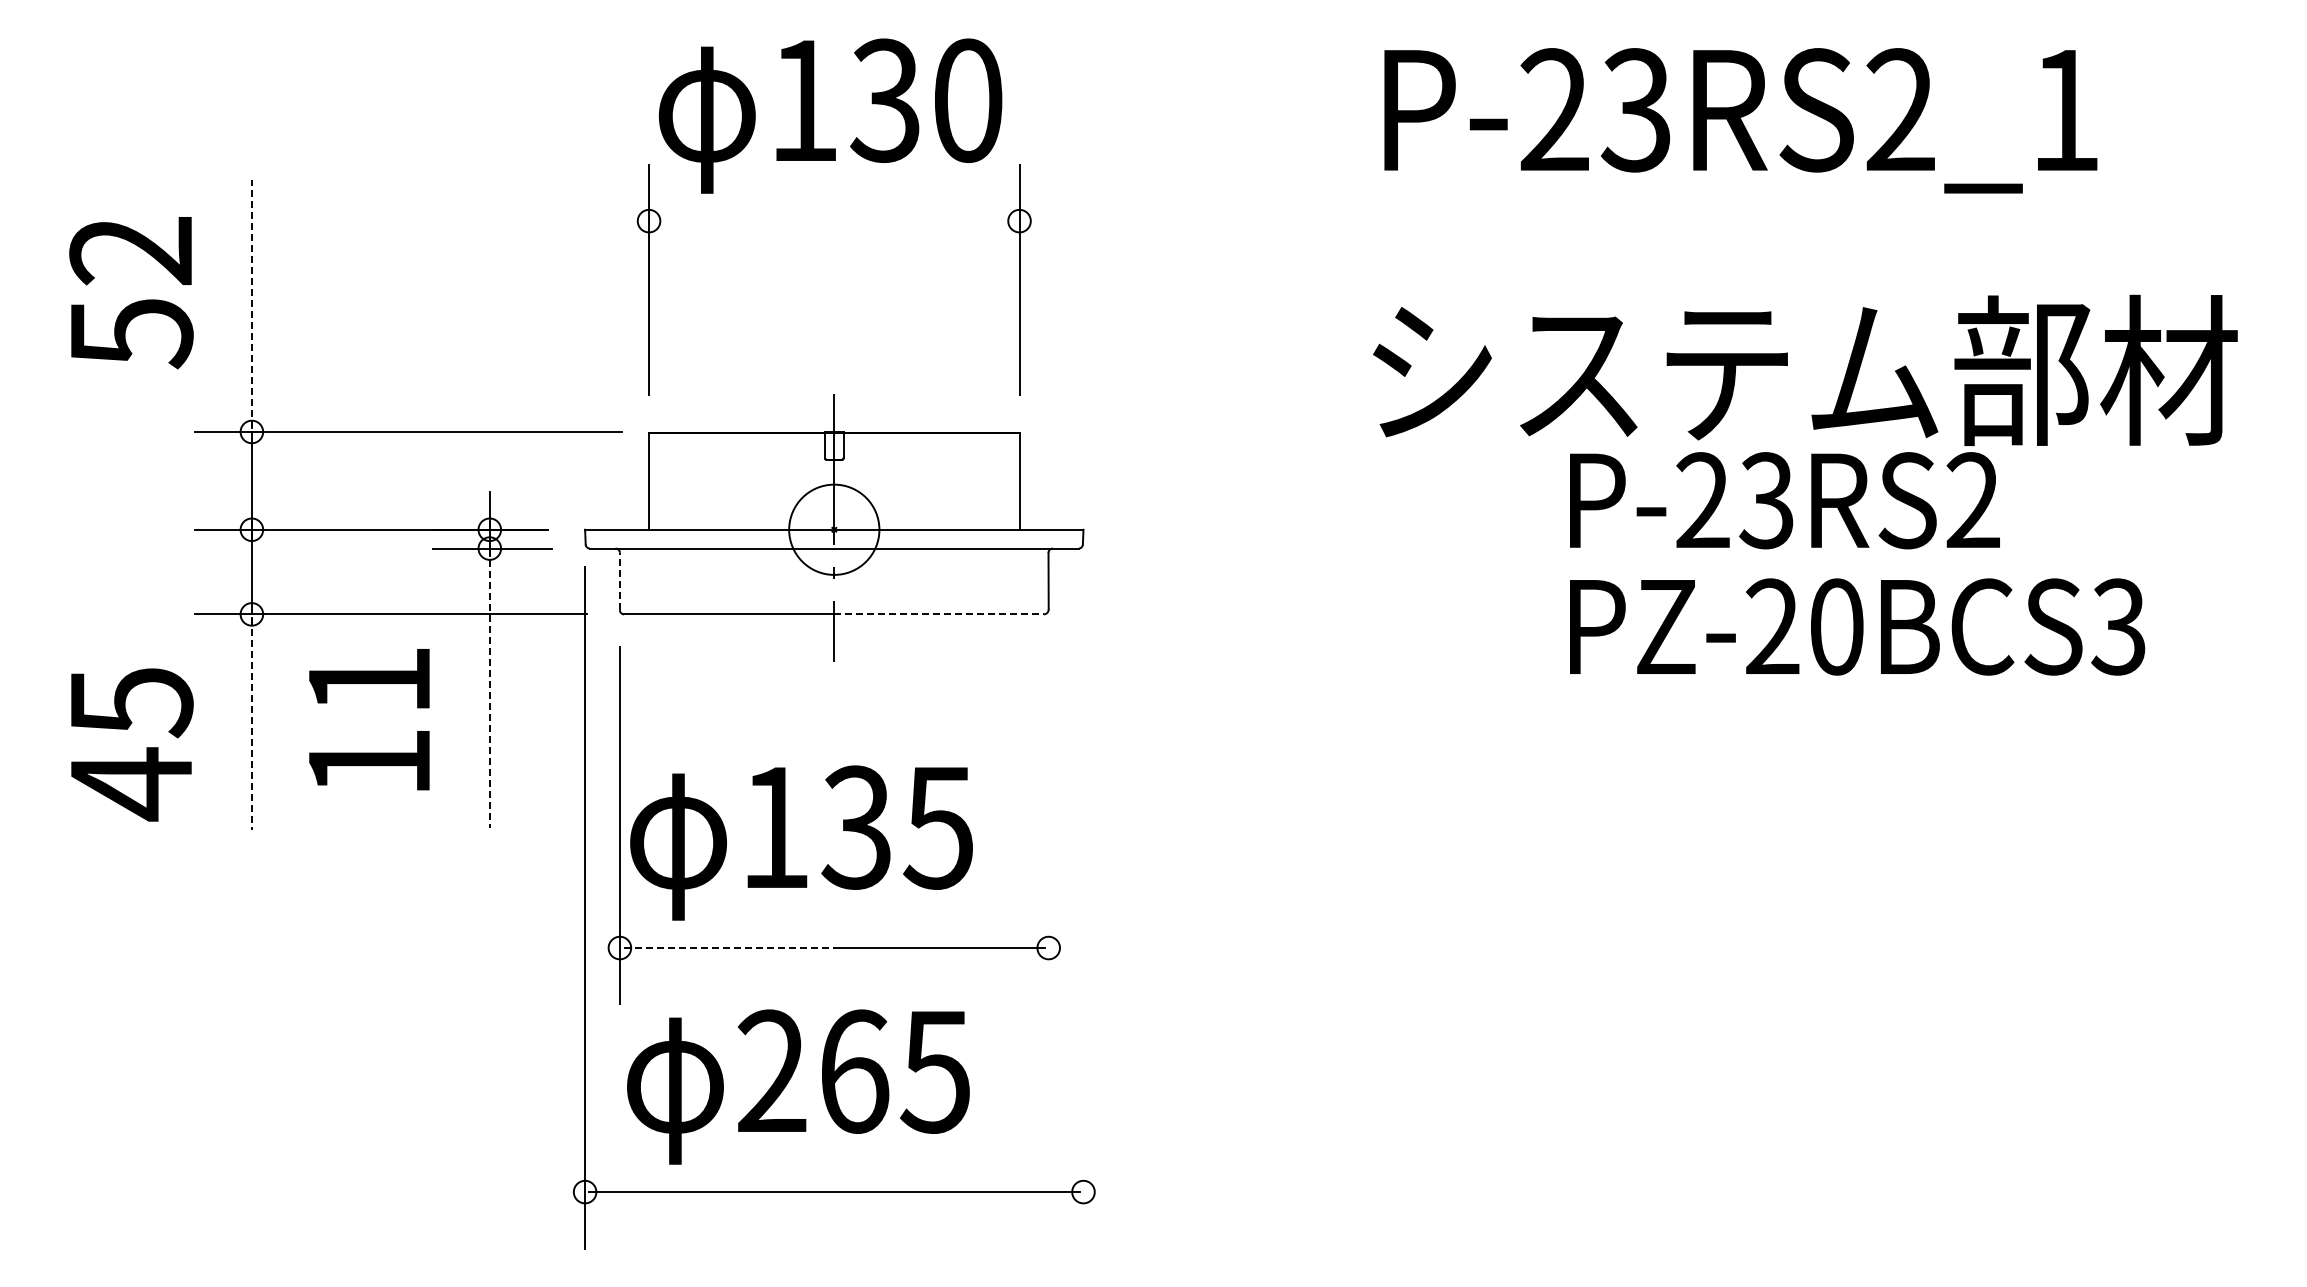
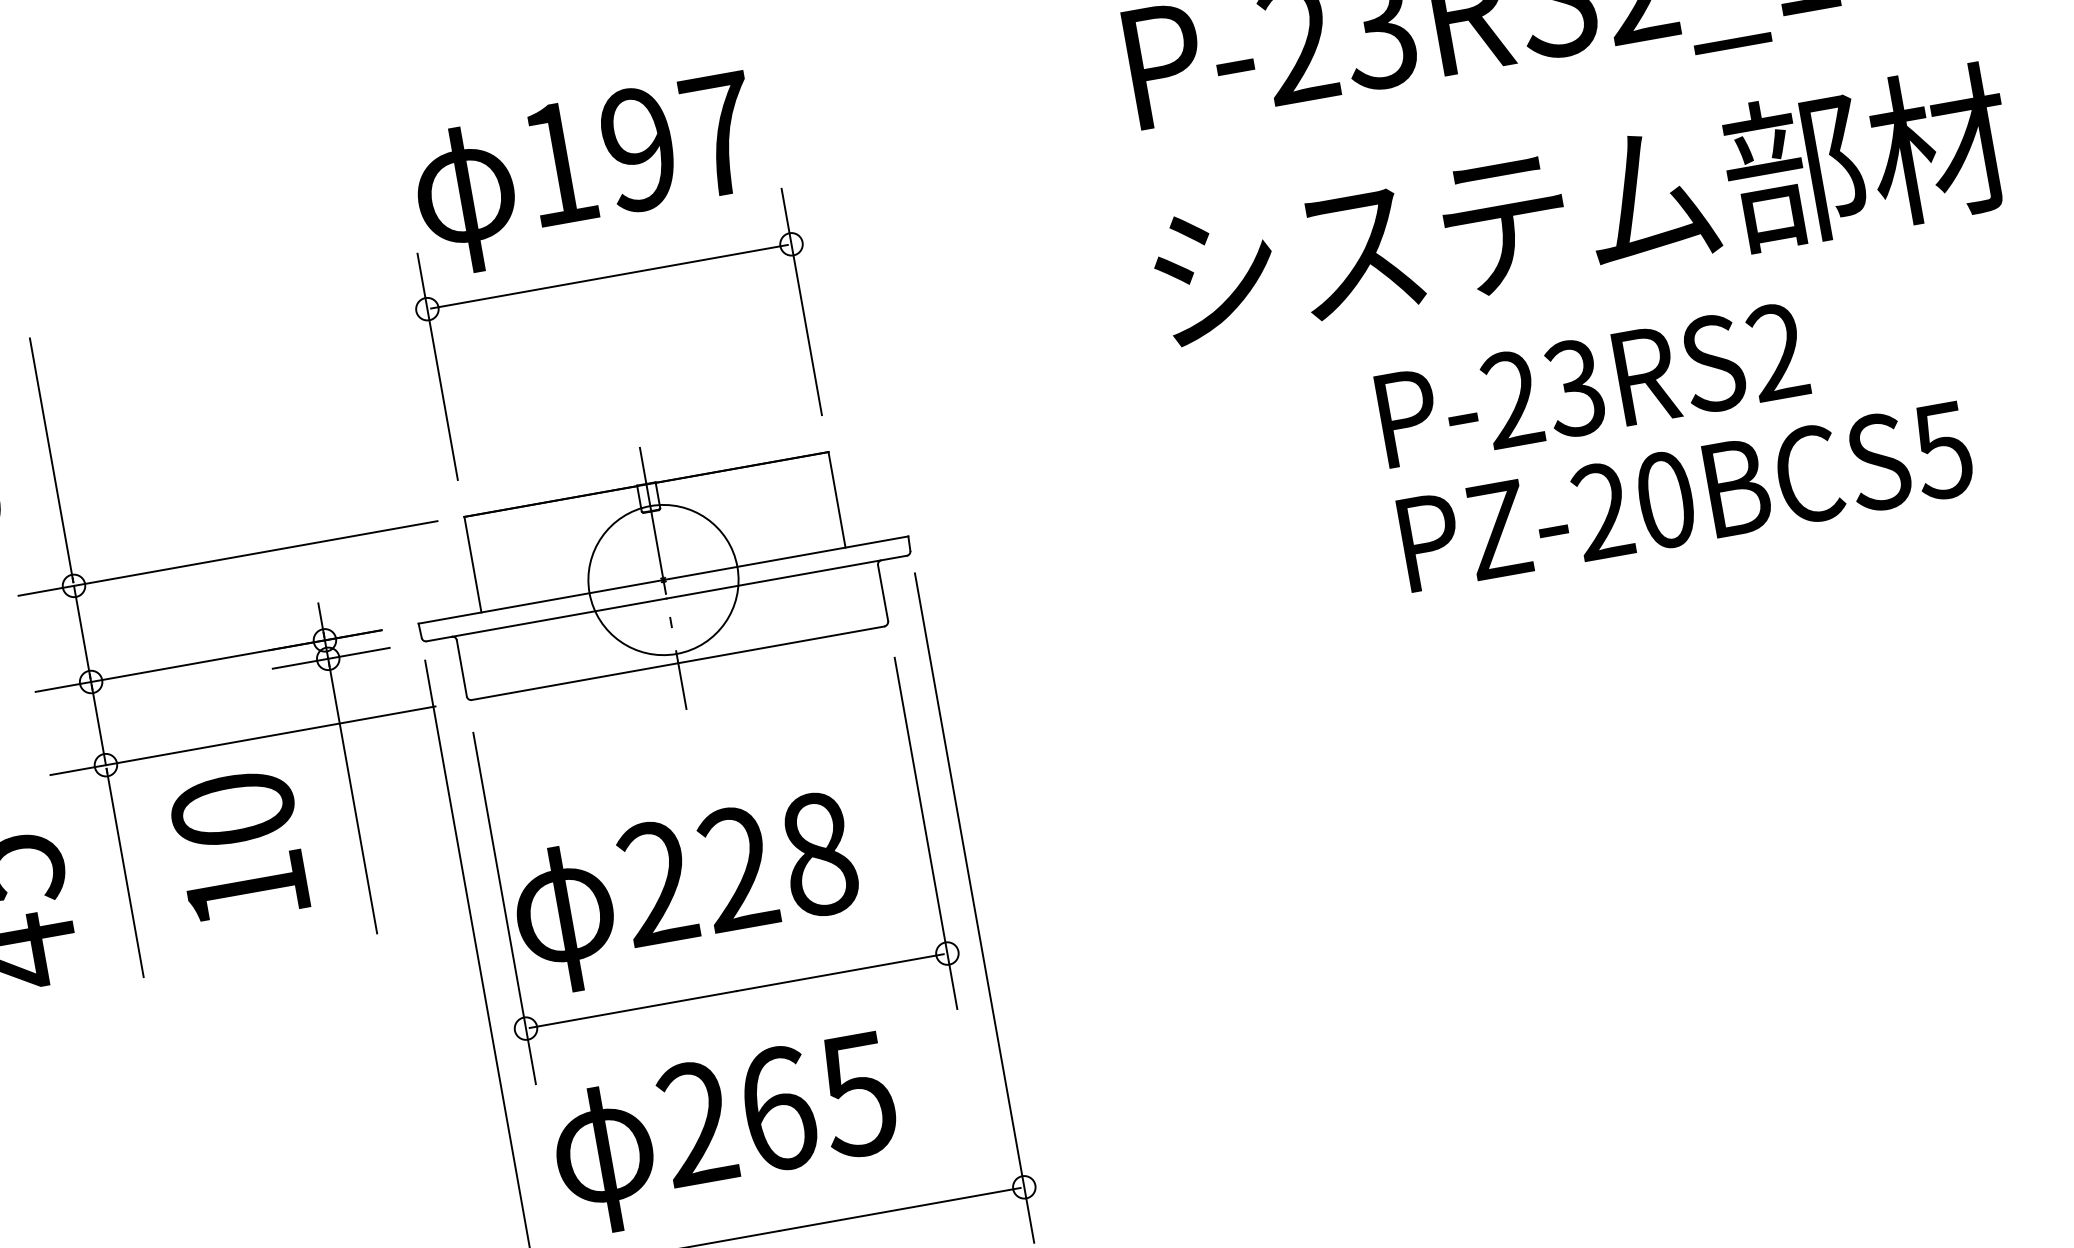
text: (926, 100) -> (678, 142), 130 -> 197
line: (833, 221) -> (608, 277), added
line: (251, 303) -> (51, 459), dashed -> solid
text: (1805, 369) -> (1581, 207), moved
circle: (834, 529) -> (663, 579), size x1.67
line: (619, 581) -> (461, 668), dashed -> solid
line: (939, 614) -> (781, 644), dashed -> solid
text: (2117, 626) -> (1941, 450), PZ-20BCS3 -> PZ-20BCS5
text: (369, 679) -> (232, 808), 11 -> 10
line: (489, 688) -> (352, 796), dashed -> solid
line: (251, 724) -> (124, 873), dashed -> solid
line: (1048, 825) -> (925, 833), added
text: (857, 827) -> (738, 868), 135 -> 228
line: (1083, 907) -> (974, 907), added
line: (729, 948) -> (633, 1009), dashed -> solid

